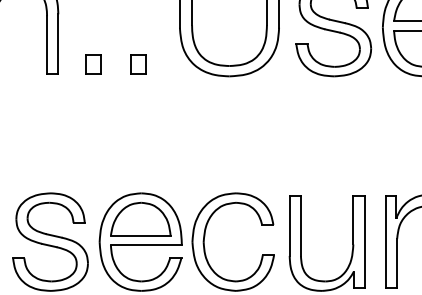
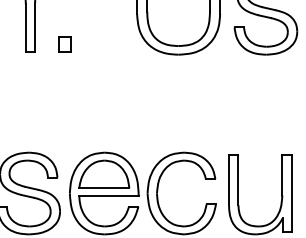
part: (138, 64) -> (102, 44), removed

